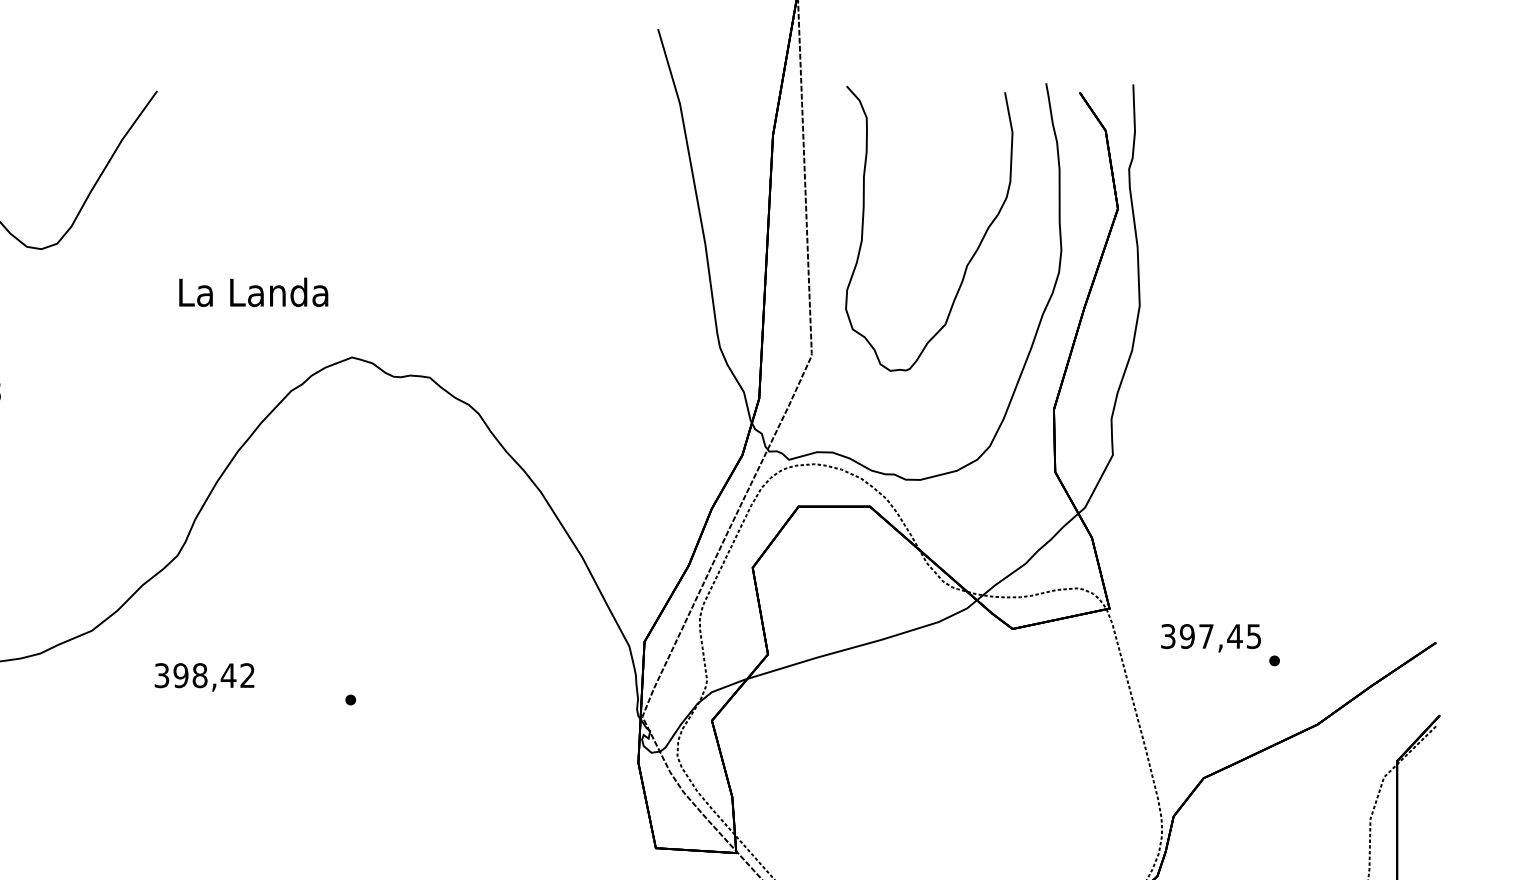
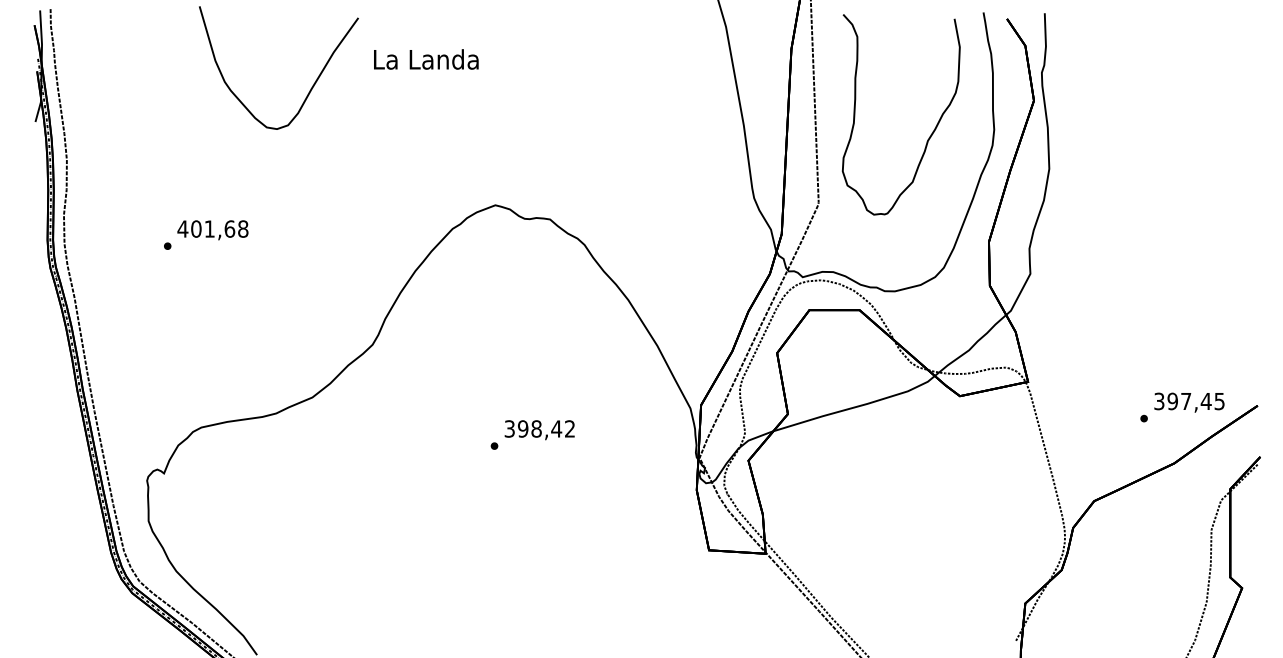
text: (253, 292) -> (426, 59), moved
text: (1211, 637) -> (1189, 402), moved
text: (204, 677) -> (539, 430), moved

